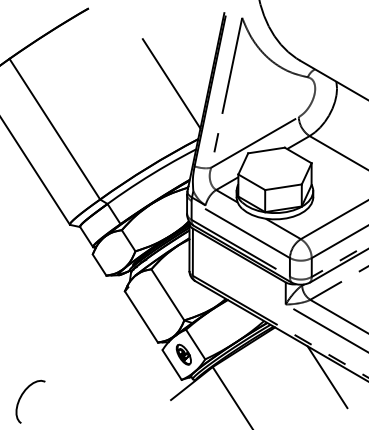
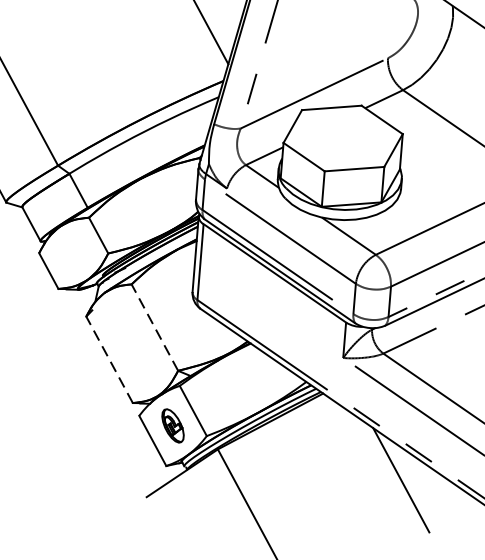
line: (167, 294) -> (154, 326), solid -> dashed
line: (141, 316) -> (109, 359), solid -> dashed

